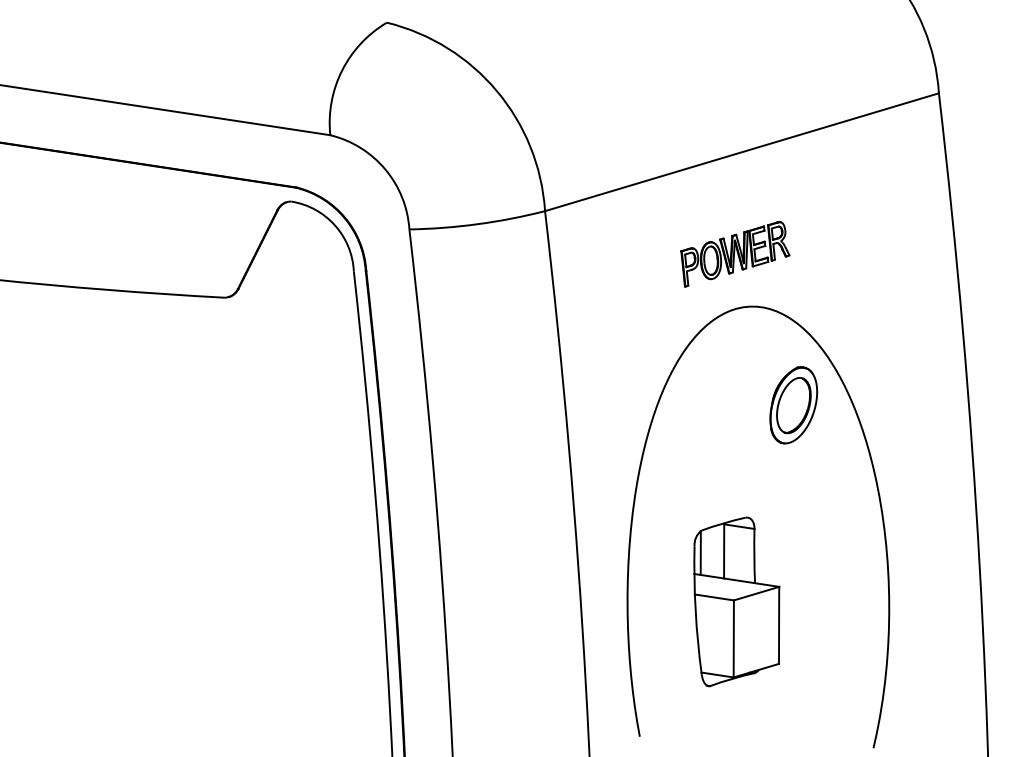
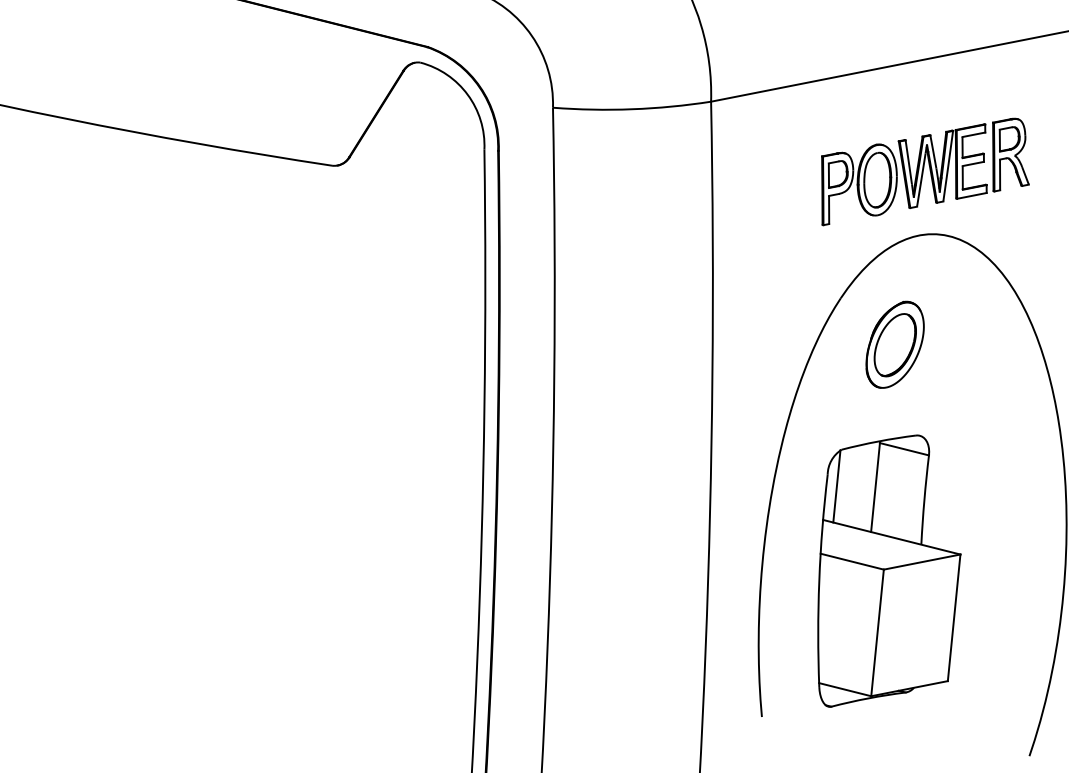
part: (735, 254) -> (925, 172), size x1.67
part: (793, 405) -> (894, 345), moved
part: (736, 601) -> (888, 572), size x1.43

